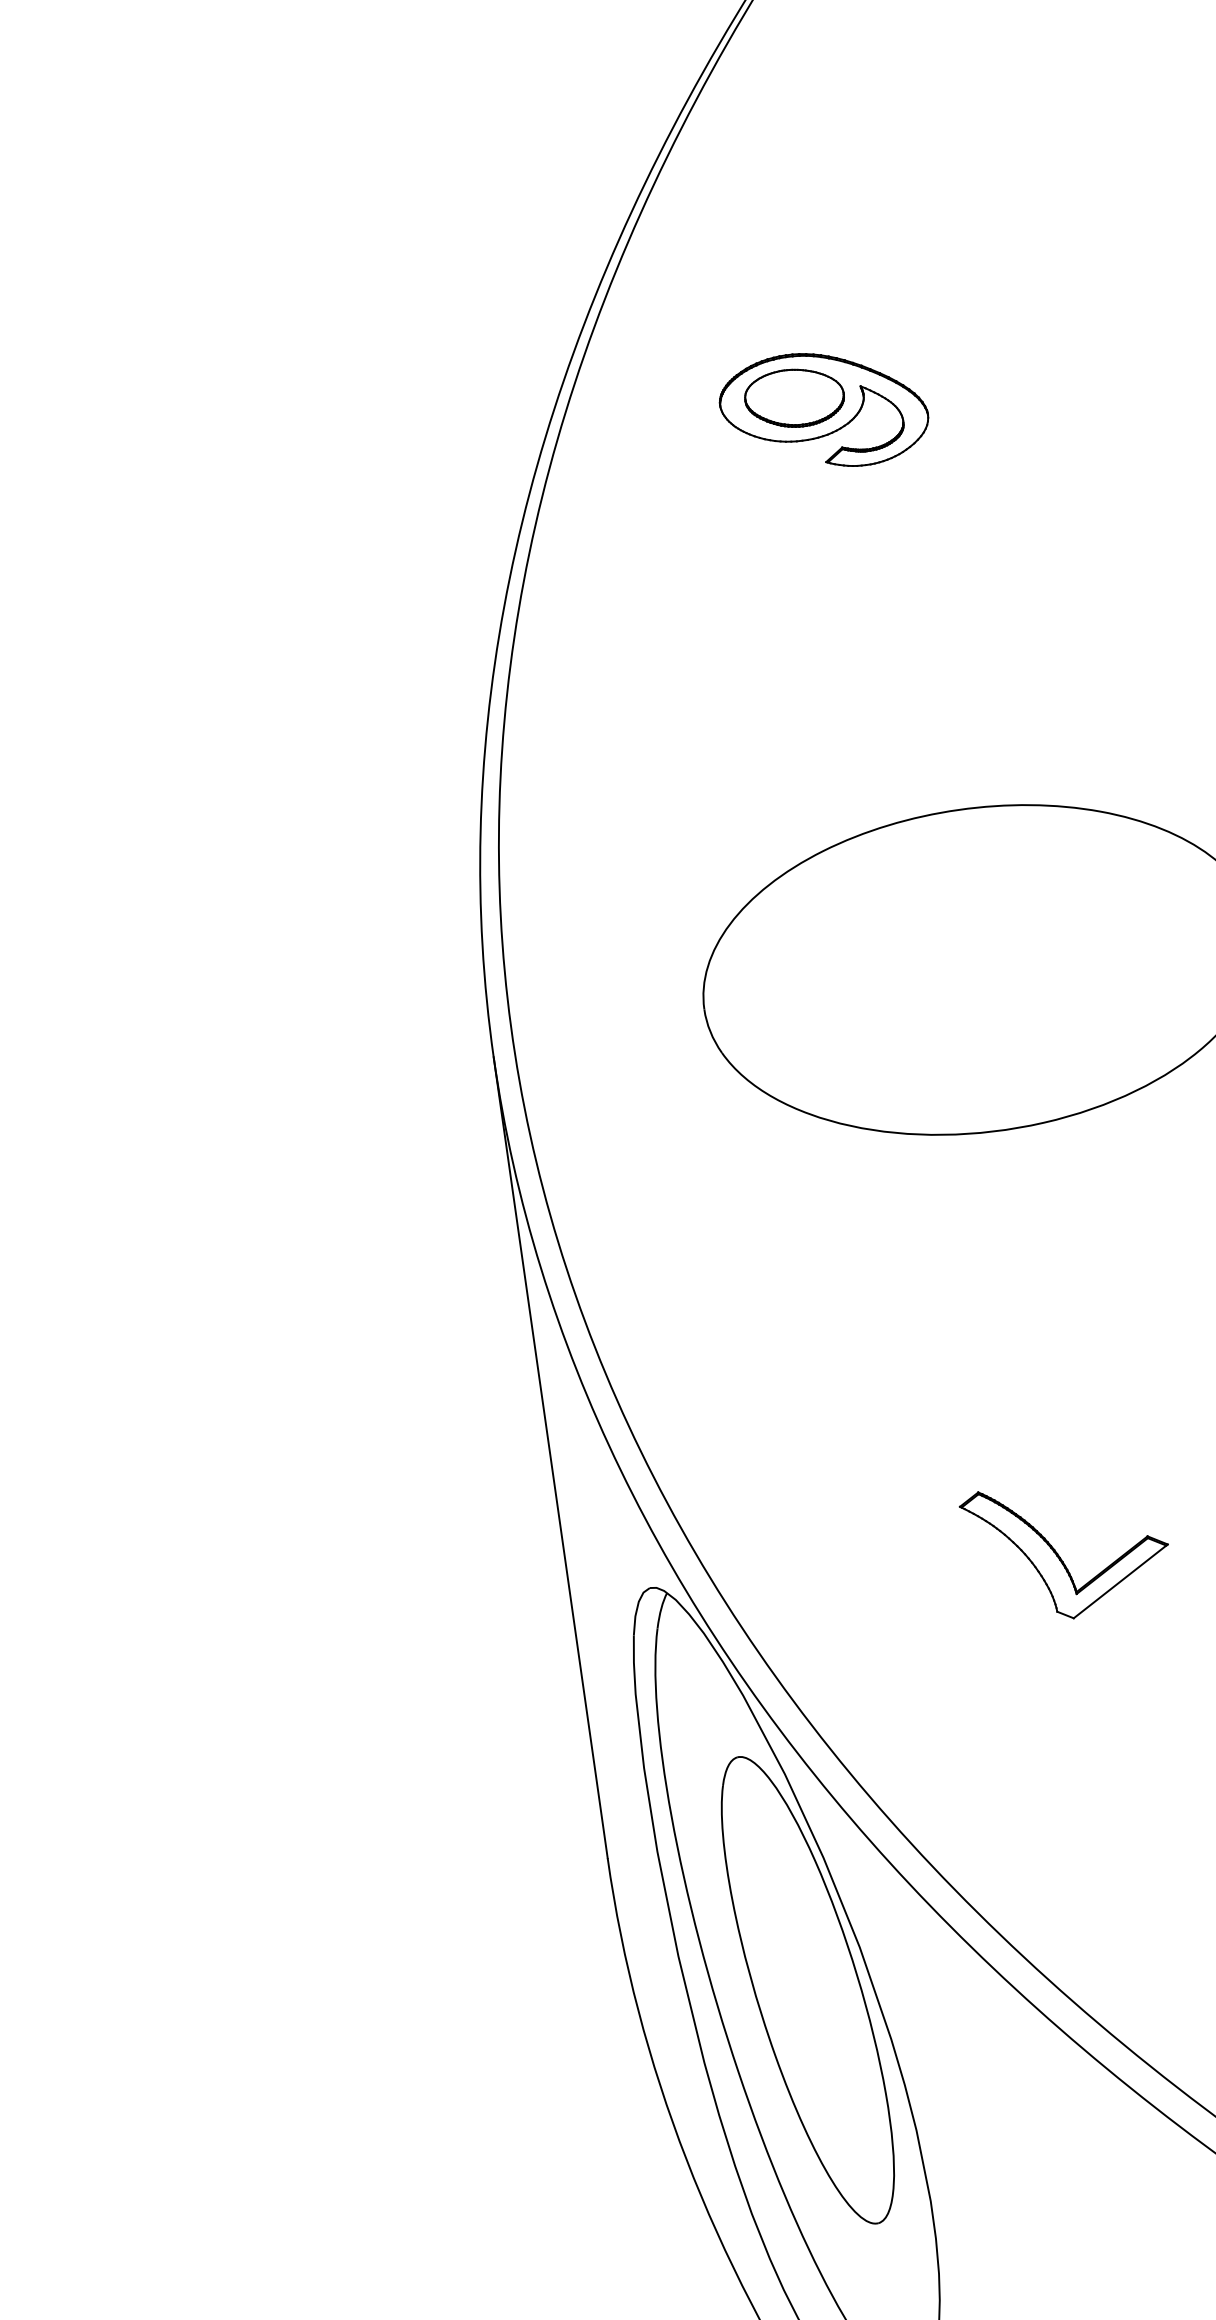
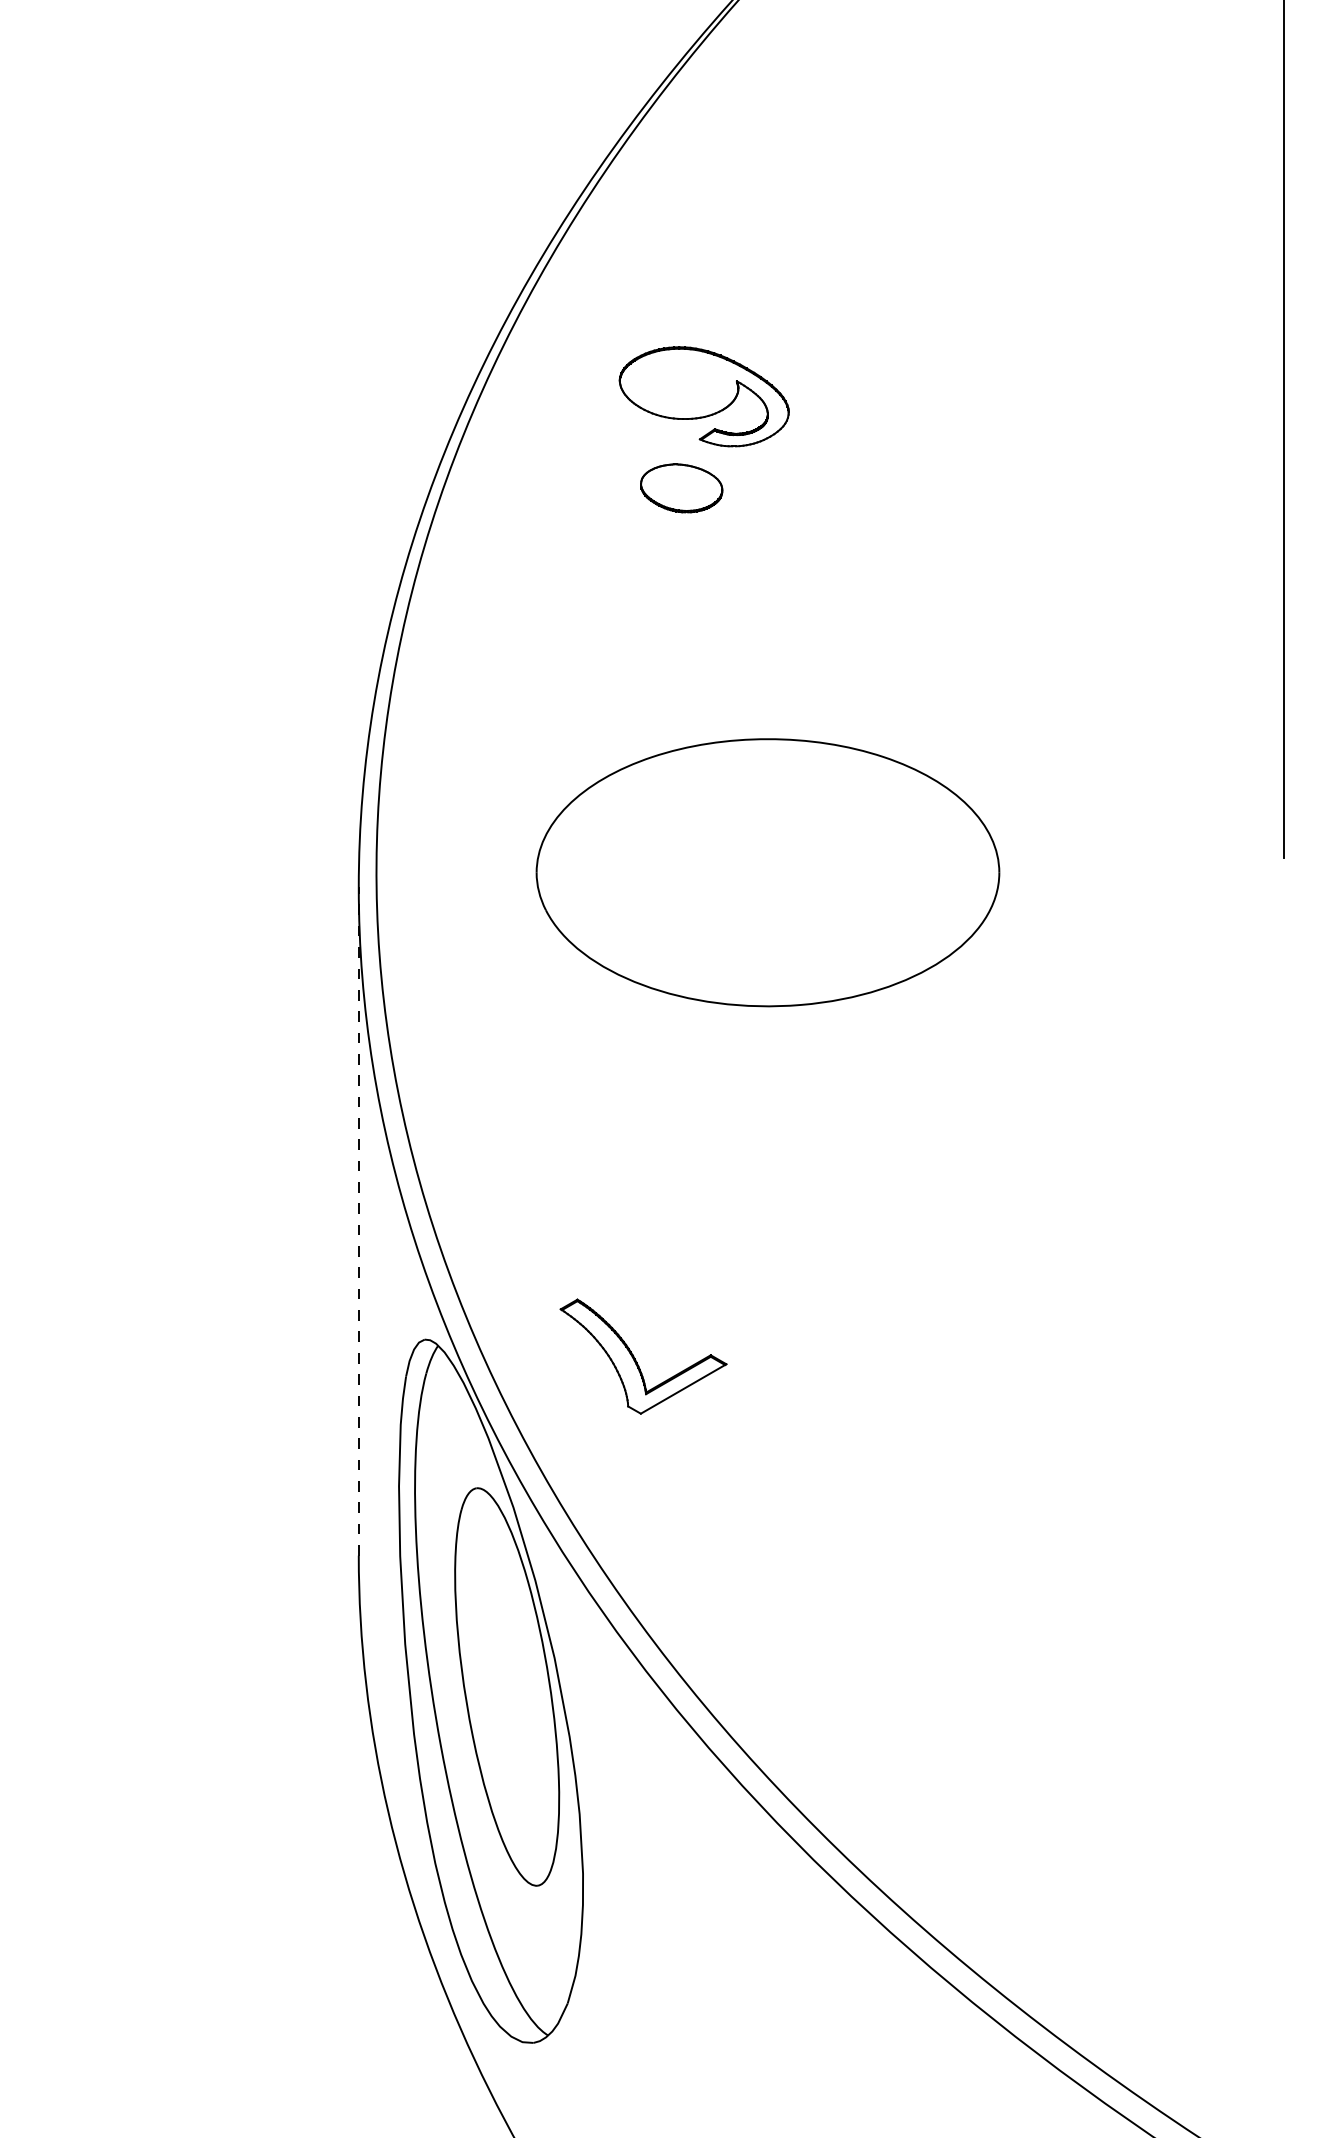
part: (794, 398) -> (681, 488), moved
line: (550, 1457) -> (358, 1221), solid -> dashed
part: (1060, 1556) -> (637, 1361), moved

